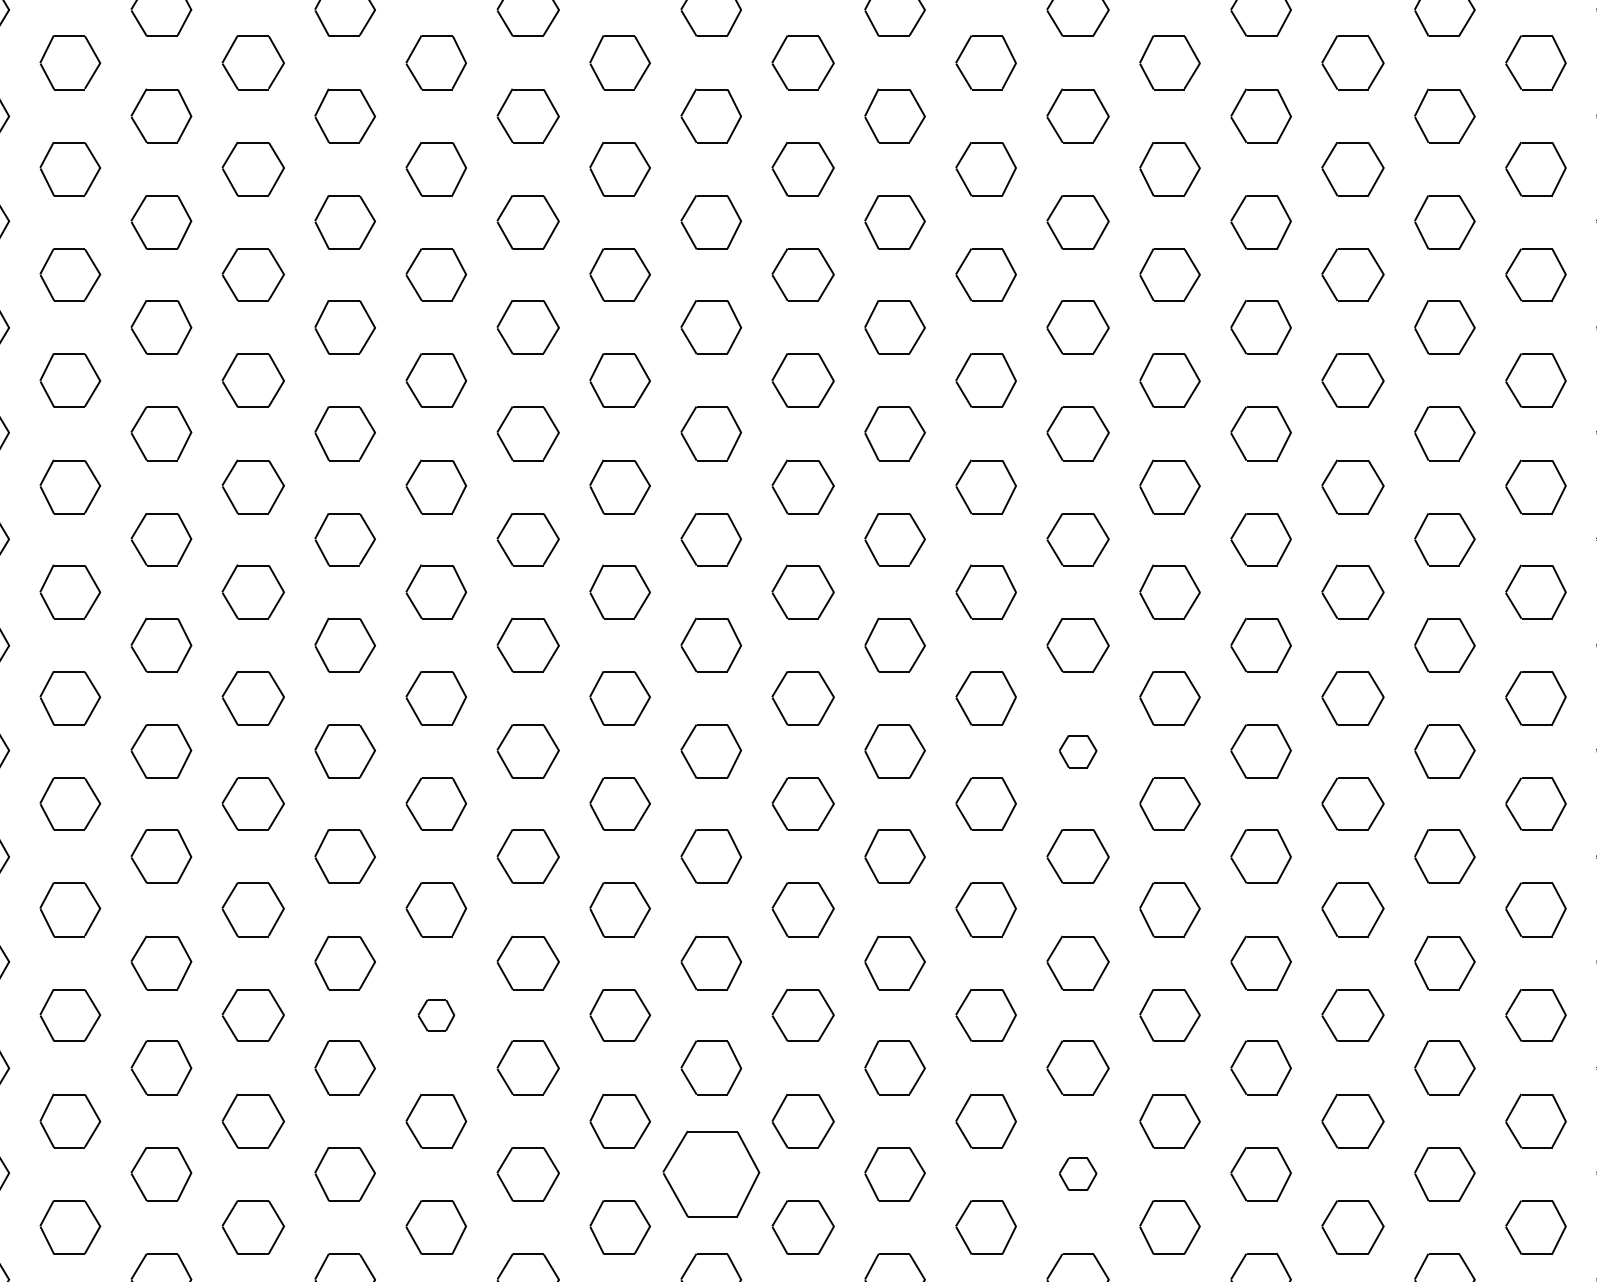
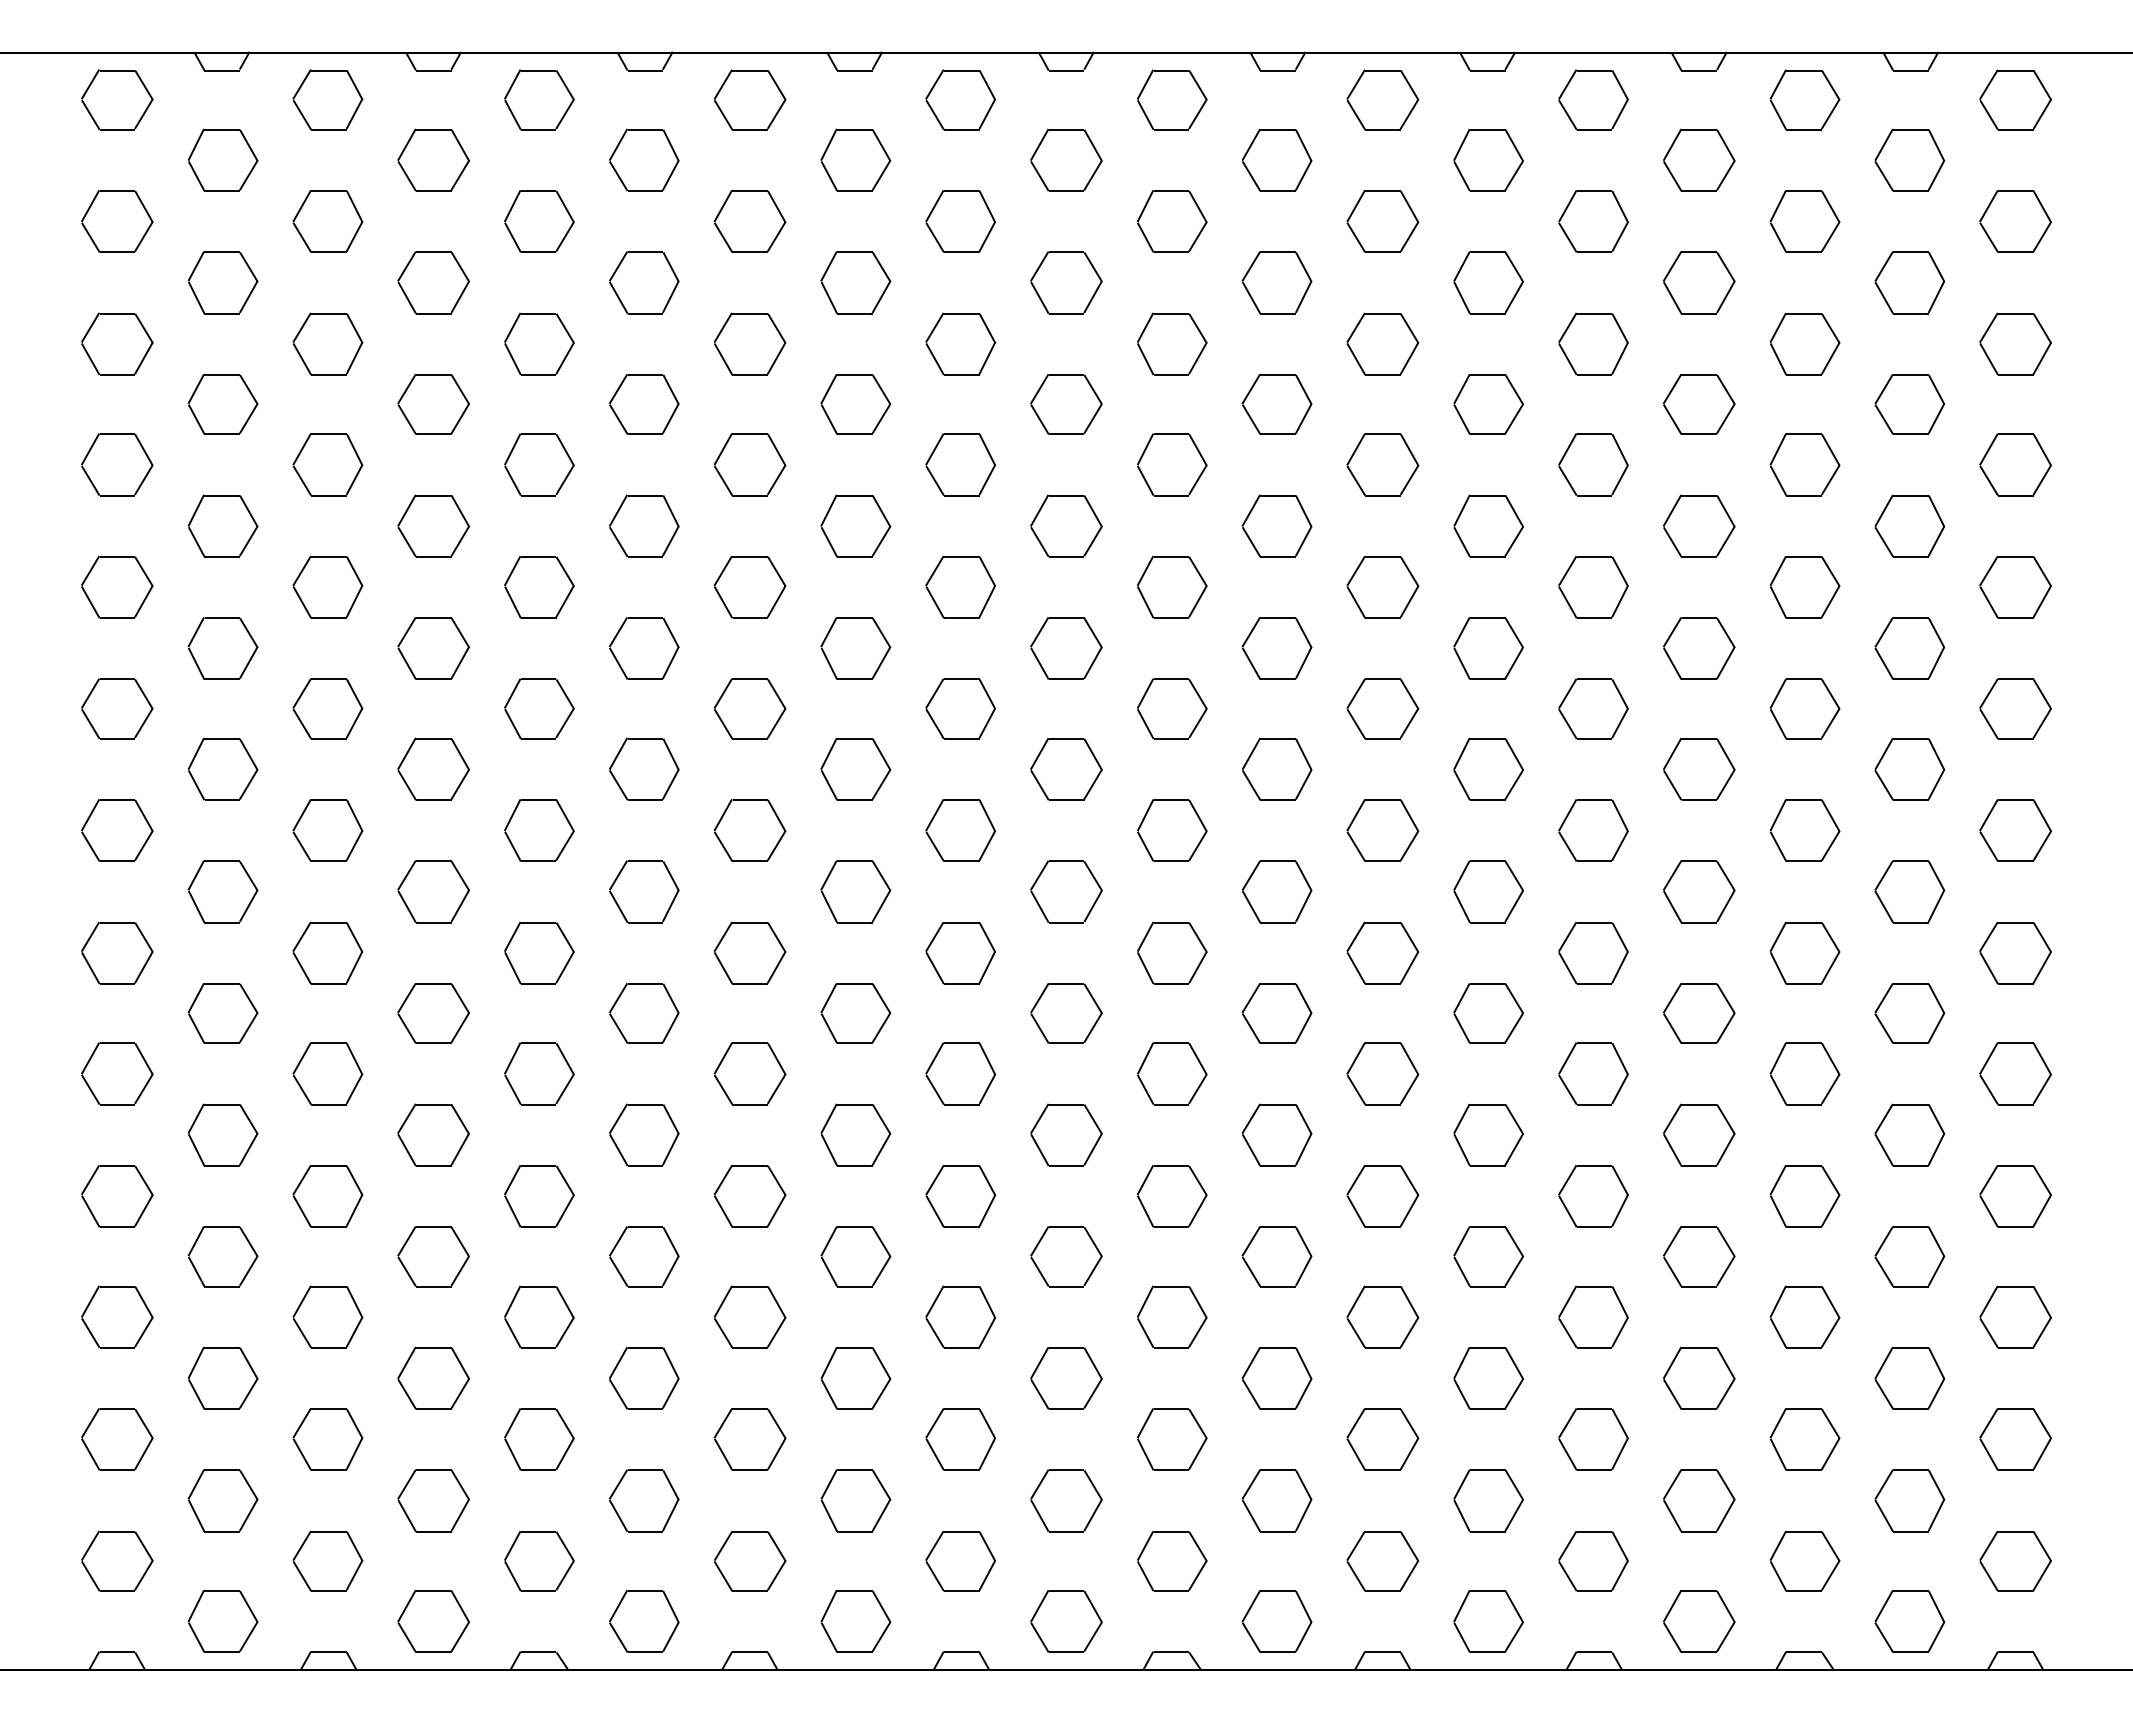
part: (1077, 751) -> (1382, 952), size x1.67
part: (436, 1015) -> (644, 1256), size x1.67
part: (711, 1174) -> (960, 1439), size x0.62
part: (1077, 1174) -> (1382, 1439), size x1.67

